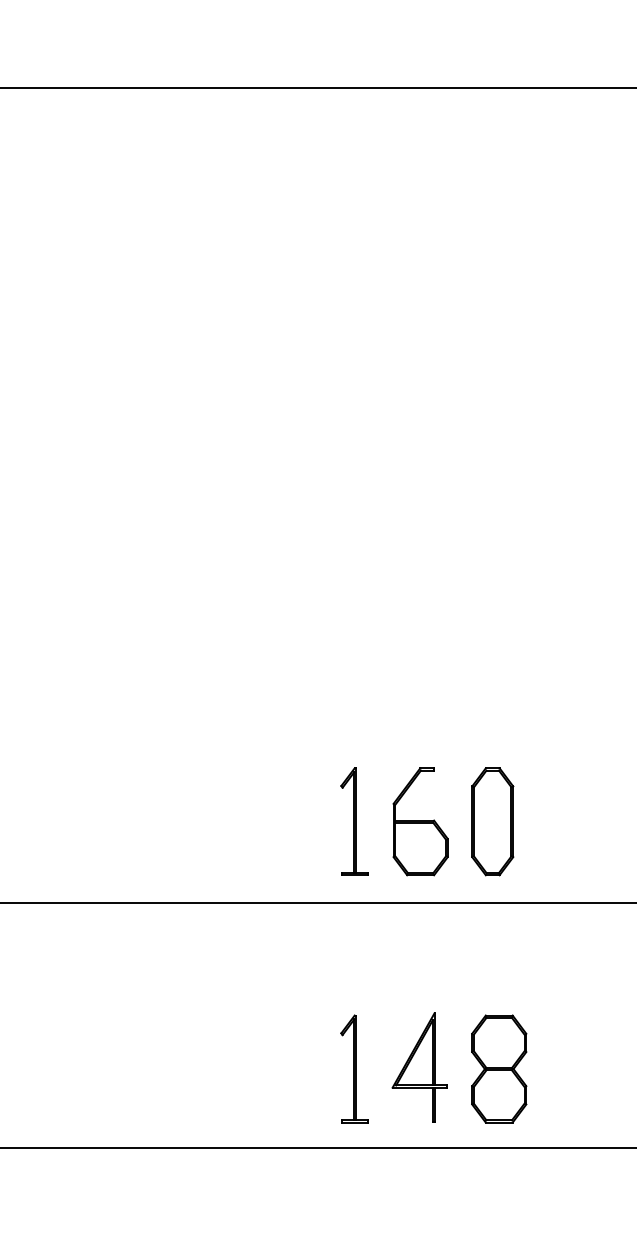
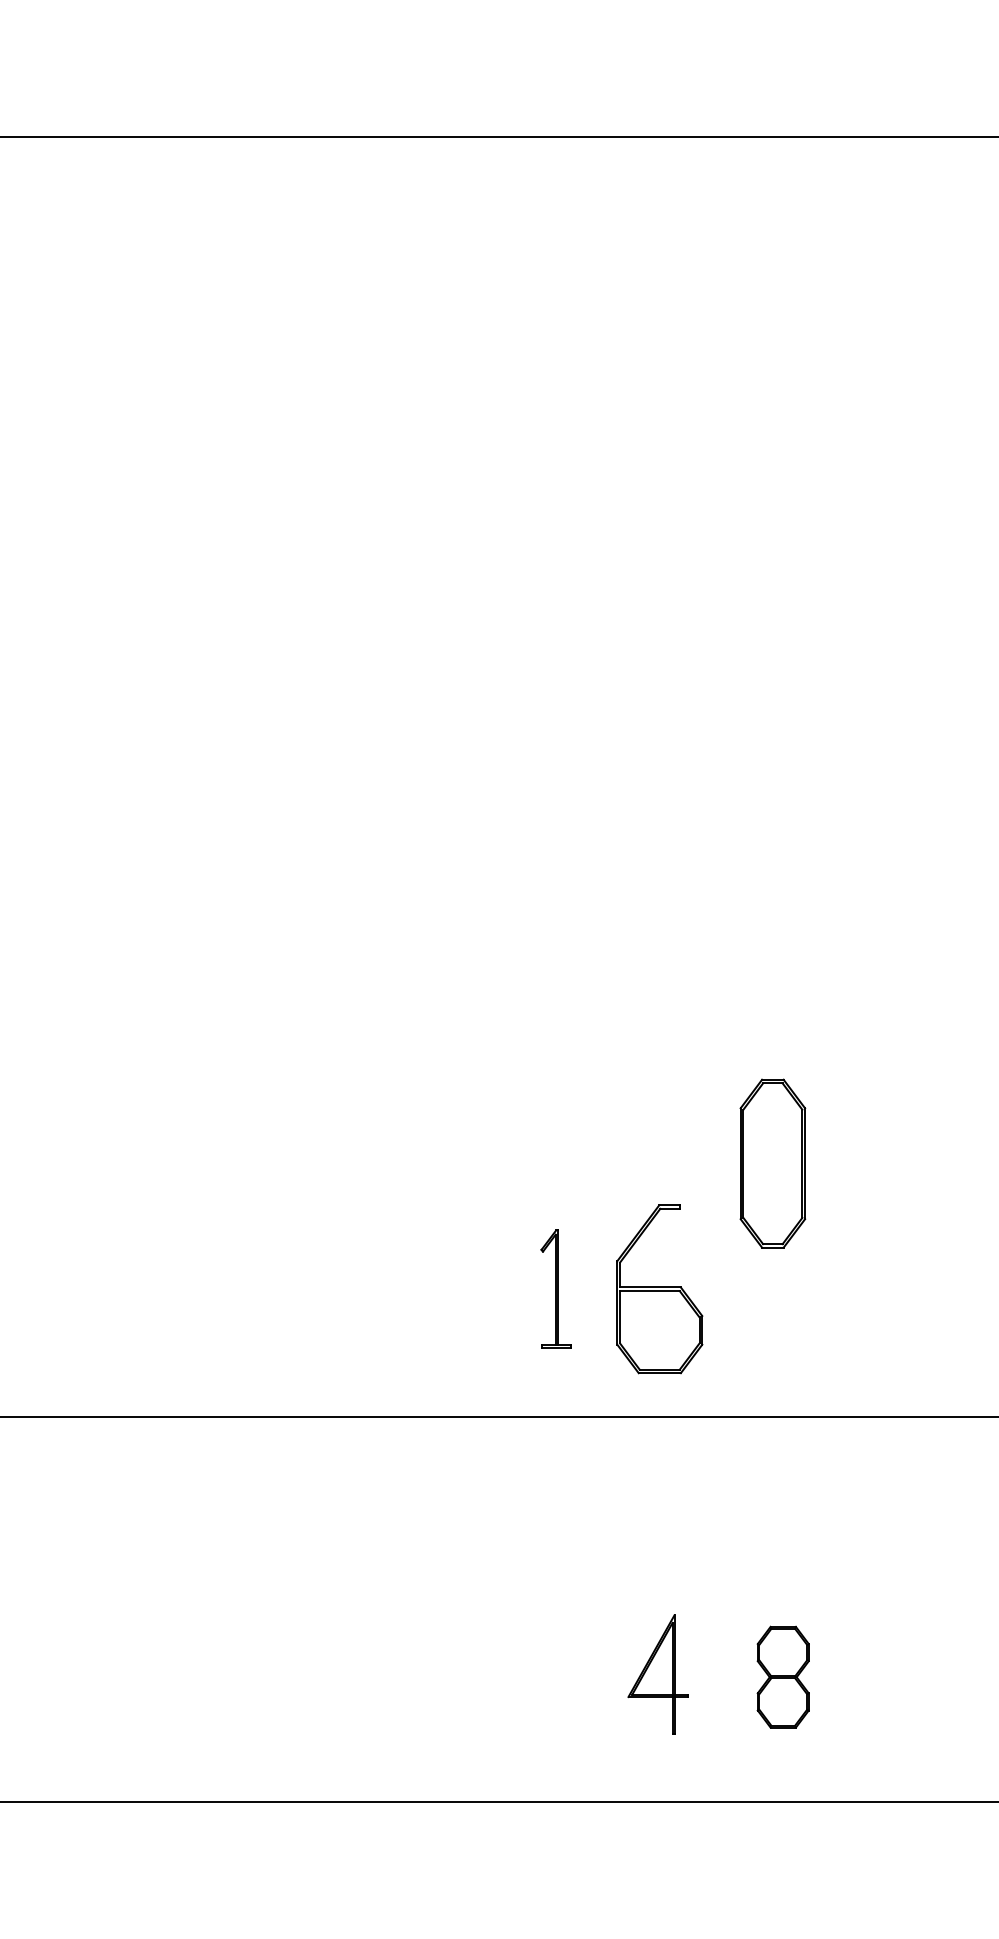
part: (354, 821) -> (555, 1288), size x0.7
part: (492, 821) -> (772, 1163), moved
part: (419, 1067) -> (657, 1674), size x0.7
part: (354, 1068) -> (555, 1676), removed
part: (499, 1068) -> (783, 1676), size x0.6

